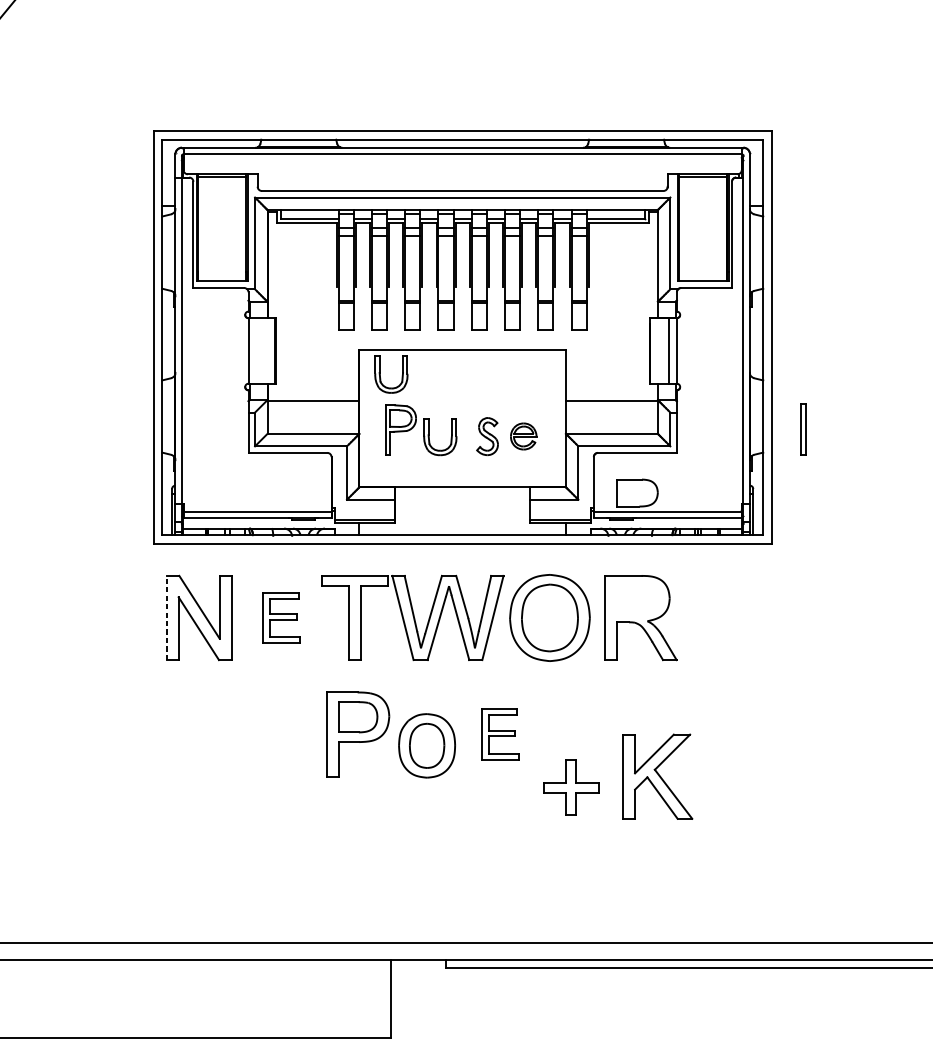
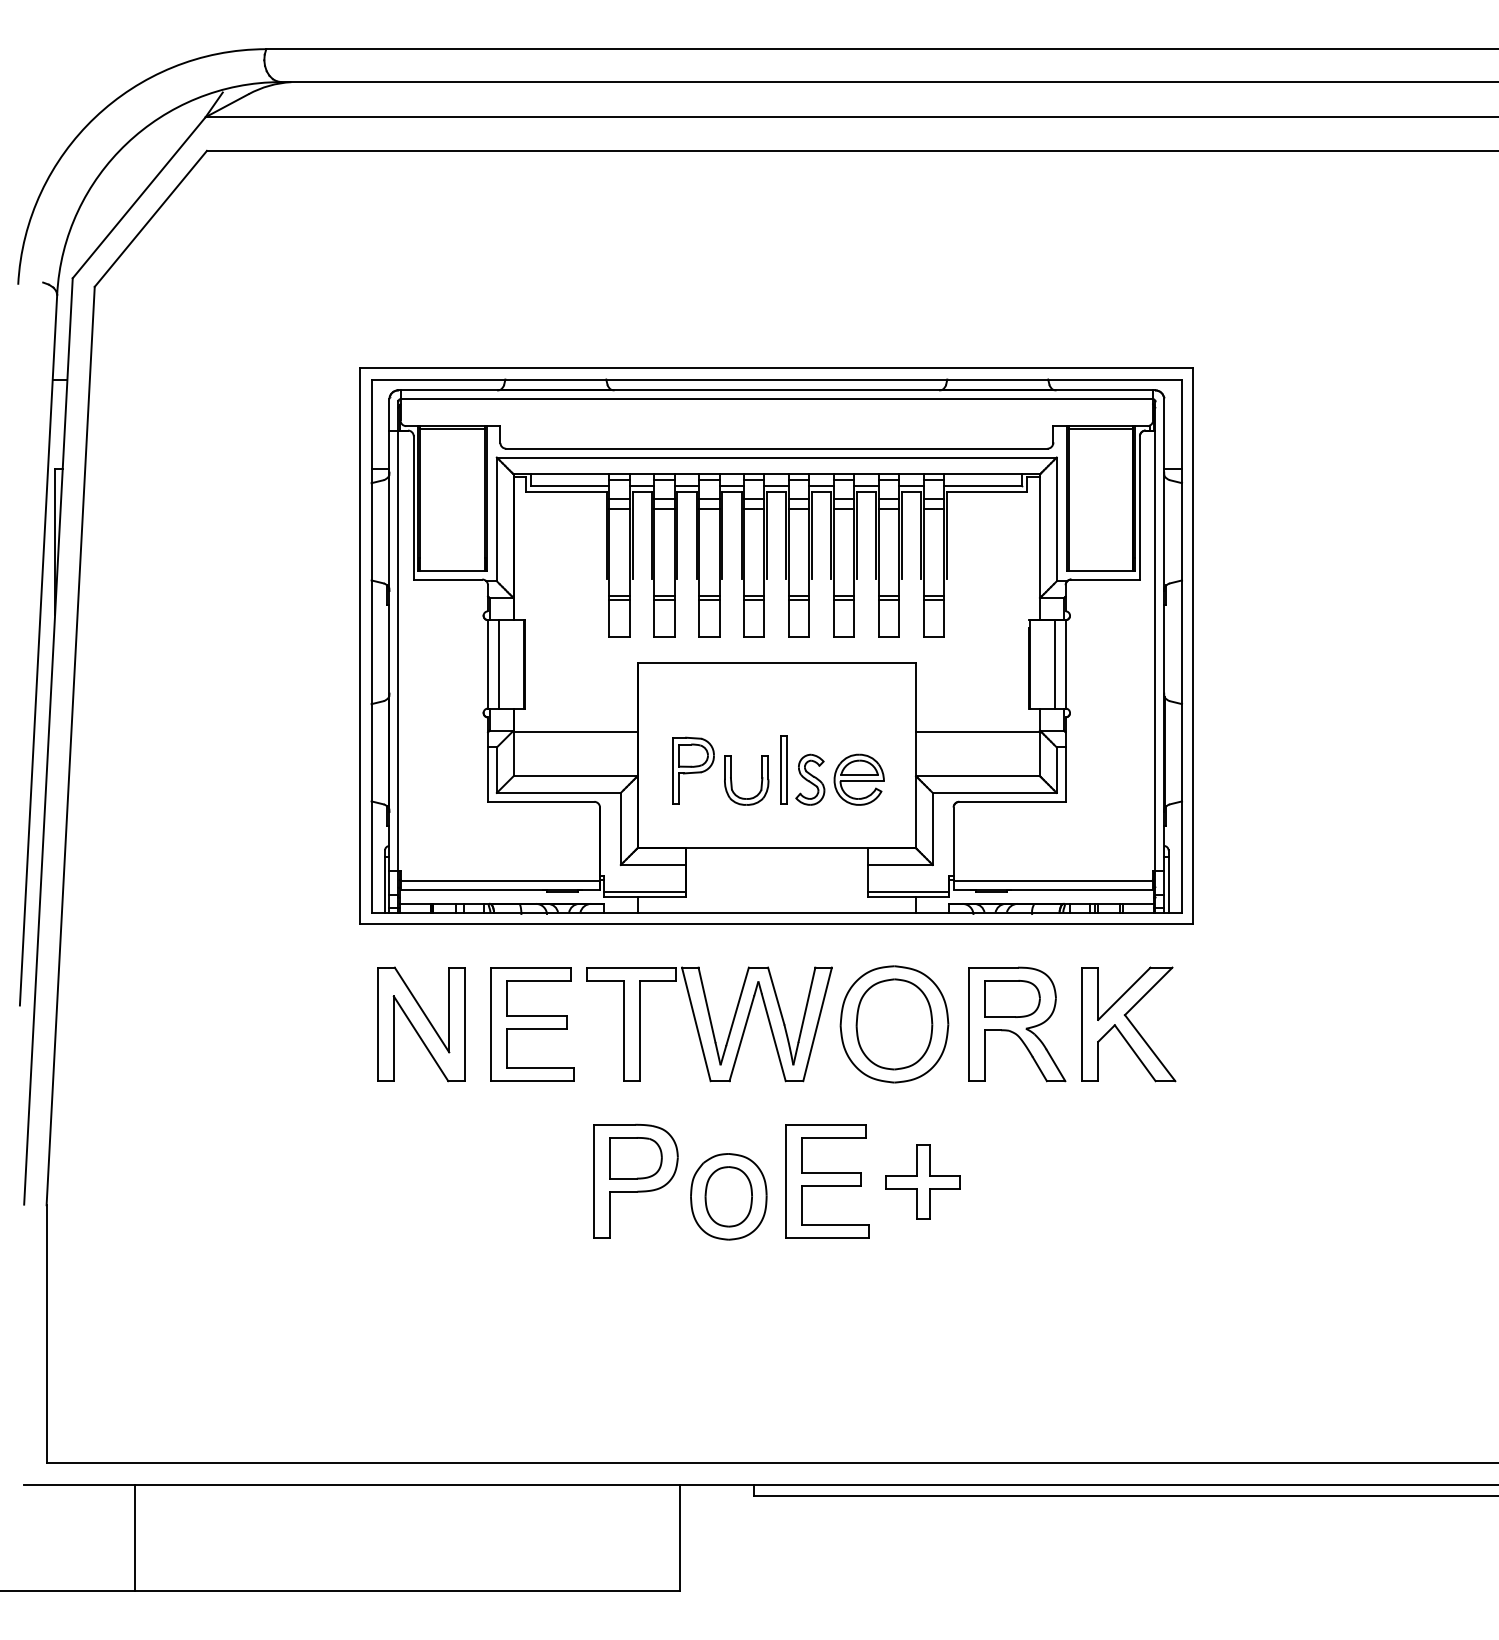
line: (256, 351) -> (498, 664), added
part: (380, 375) -> (666, 697), removed
part: (802, 428) -> (783, 769), moved
part: (523, 436) -> (858, 779), size x1.43
part: (637, 492) -> (1012, 998), moved
line: (166, 618) -> (377, 1024), dashed -> solid
part: (281, 618) -> (532, 1024), size x1.67
part: (500, 734) -> (827, 1181), size x1.67
part: (657, 776) -> (1128, 1024), moved
part: (570, 787) -> (922, 1181), moved

